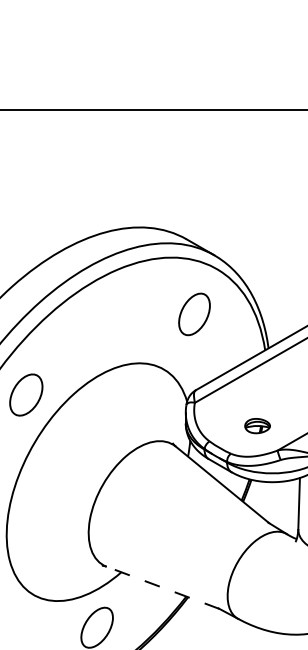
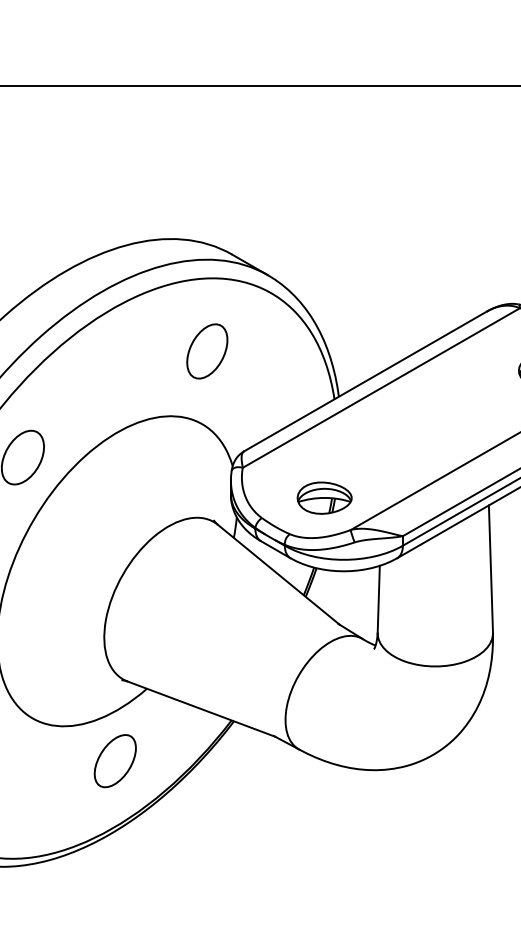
part: (194, 314) -> (207, 351), moved
part: (257, 425) -> (324, 497), size x1.67
line: (163, 588) -> (201, 709), dashed -> solid

